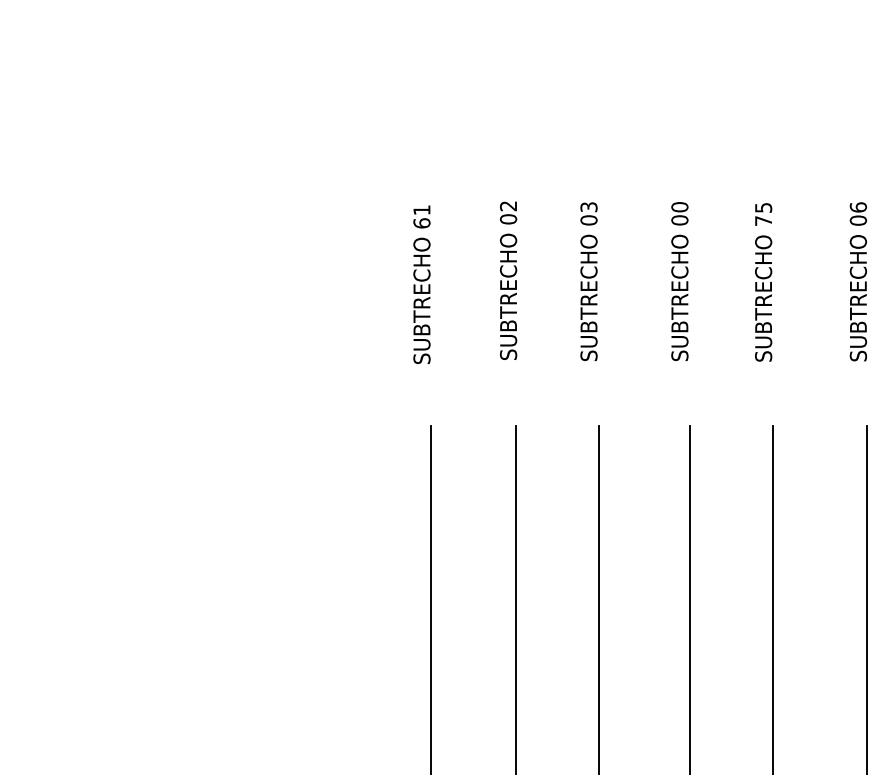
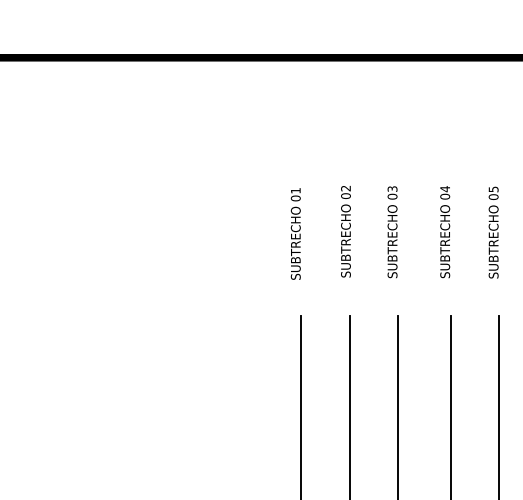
text: (680, 207) -> (445, 189), 00 -> 04
text: (763, 221) -> (493, 197), 75 -> 05
text: (421, 223) -> (295, 198), 61 -> 01

